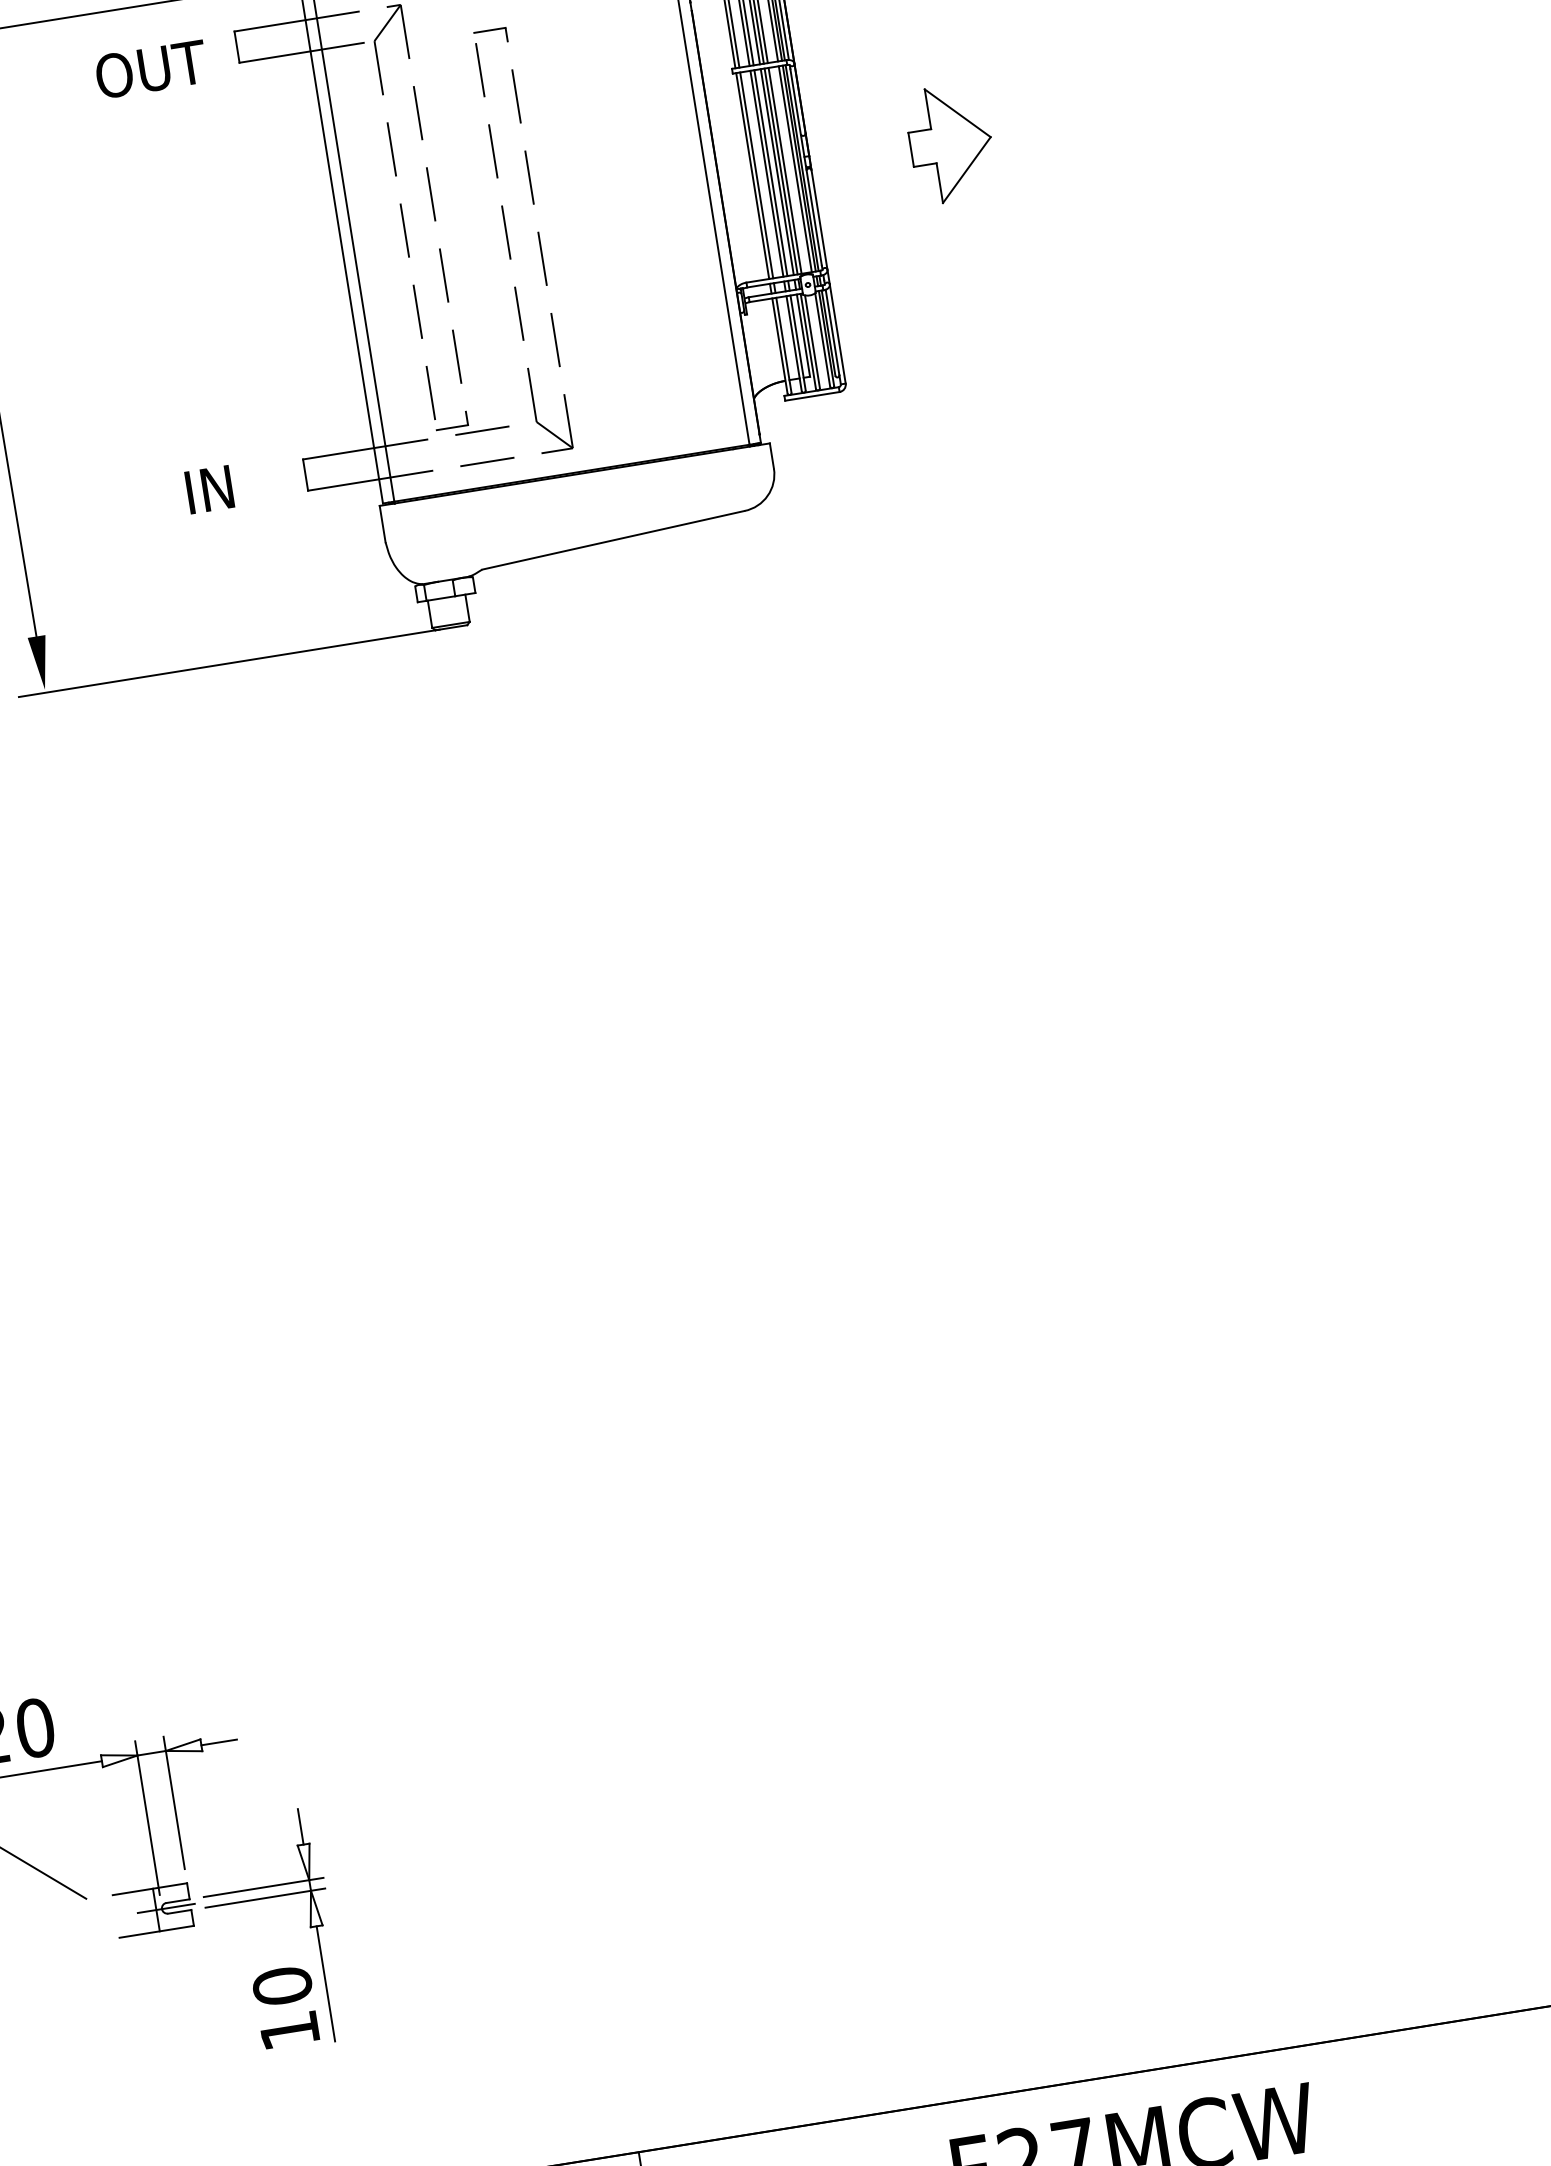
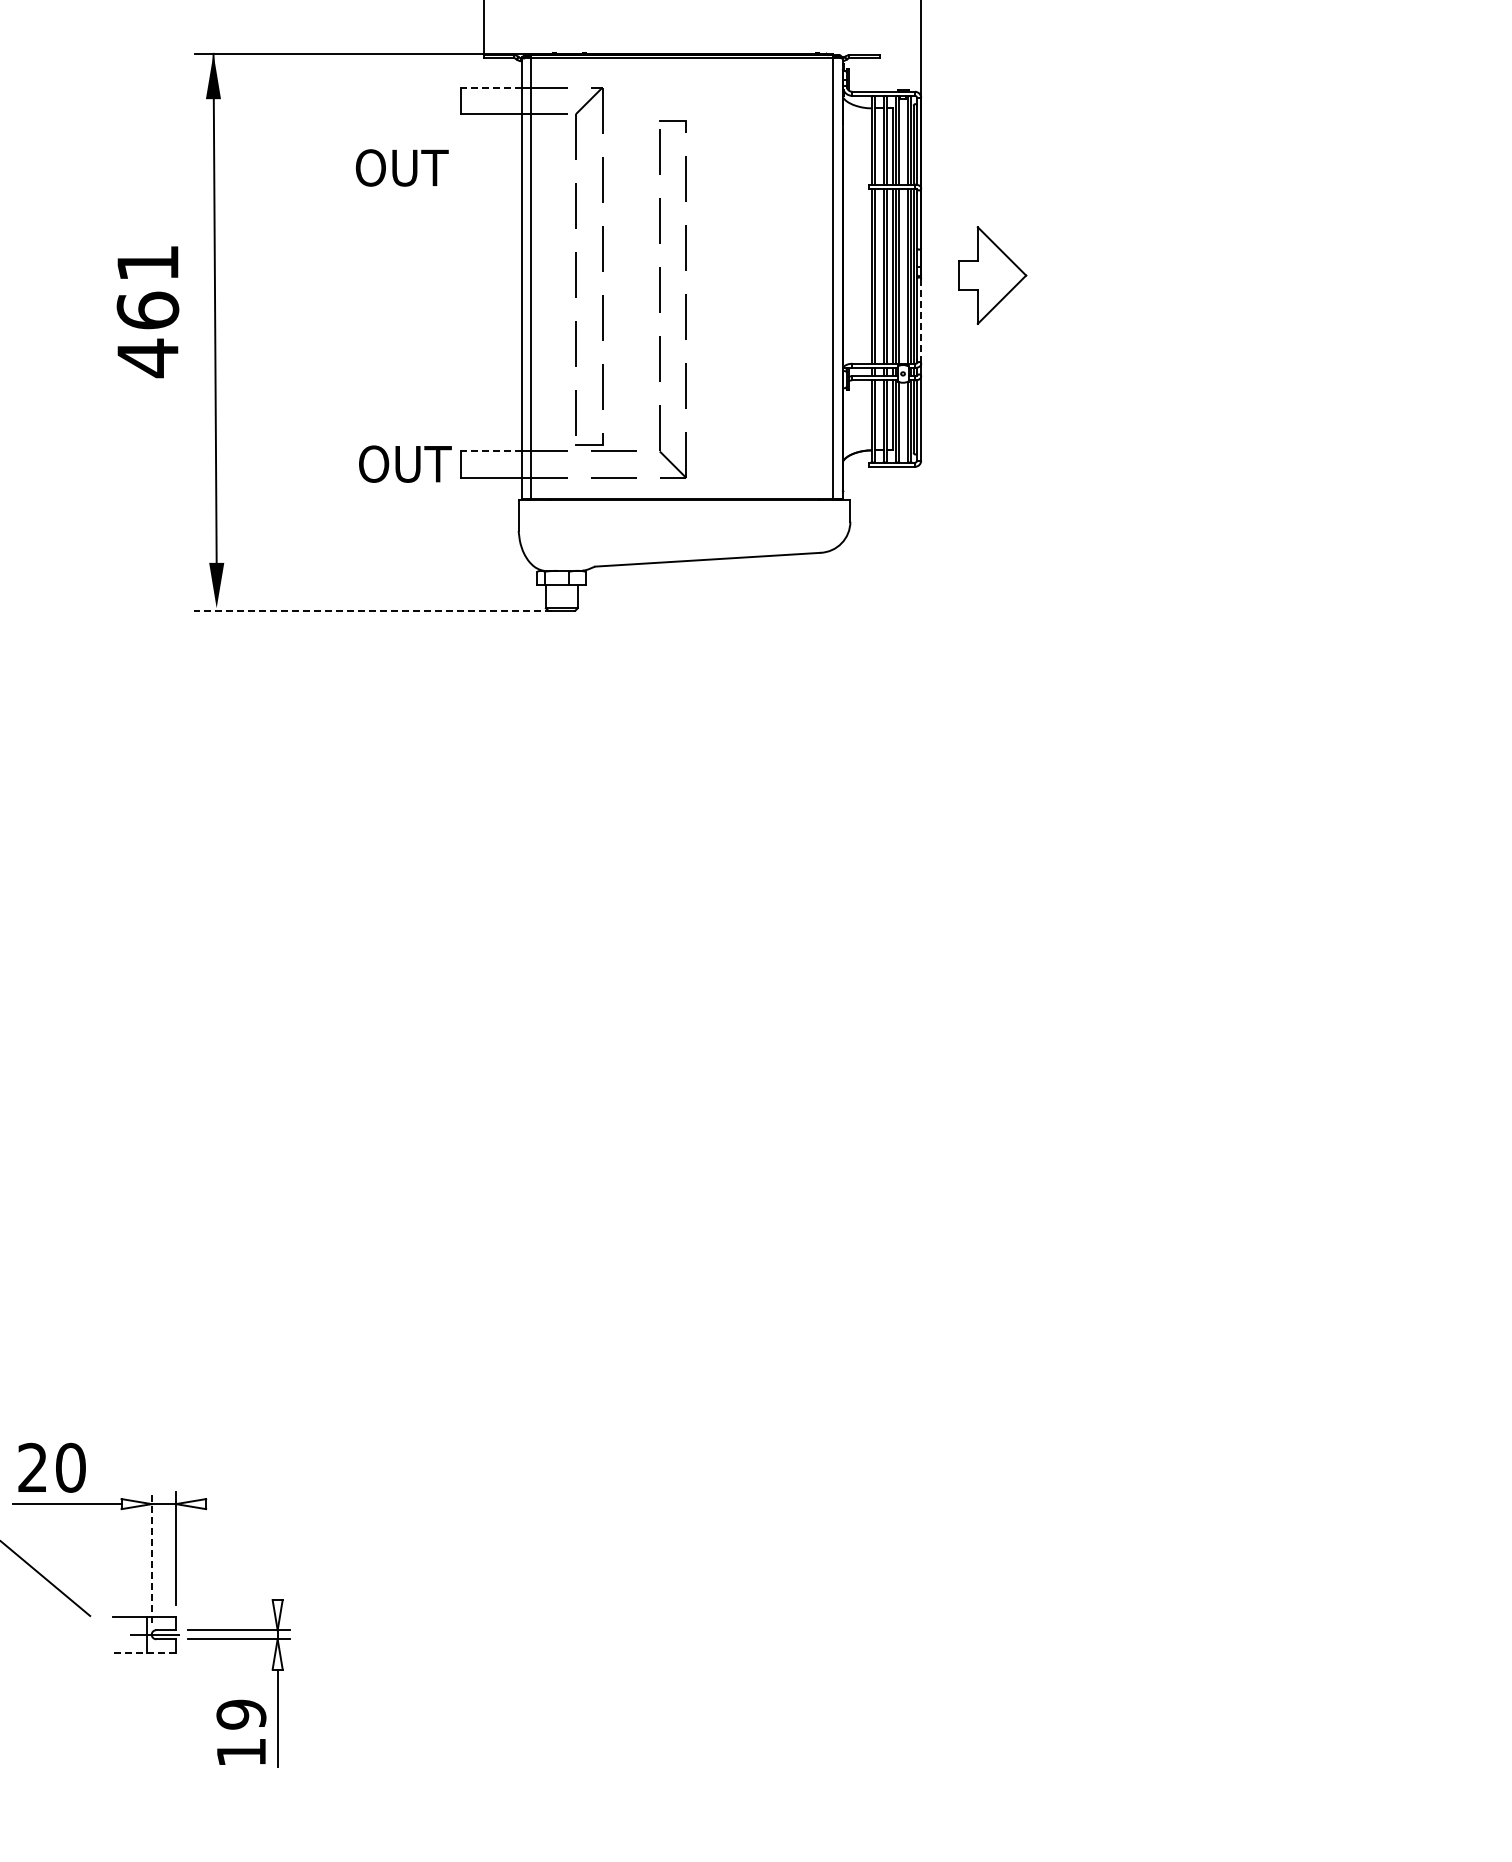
line: (268, 25) -> (490, 87), solid -> dashed
text: (151, 68) -> (402, 167), moved
part: (951, 143) -> (992, 275), moved
line: (819, 219) -> (921, 321), solid -> dashed
line: (337, 453) -> (490, 451), solid -> dashed
text: (239, 484) -> (405, 463), IN -> OUT
line: (228, 663) -> (372, 610), solid -> dashed
line: (219, 1742) -> (221, 1504), removed
line: (147, 1817) -> (151, 1556), solid -> dashed
line: (300, 1826) -> (277, 1584), removed
line: (156, 1931) -> (144, 1652), solid -> dashed
text: (282, 1986) -> (241, 1714), 10 -> 19

